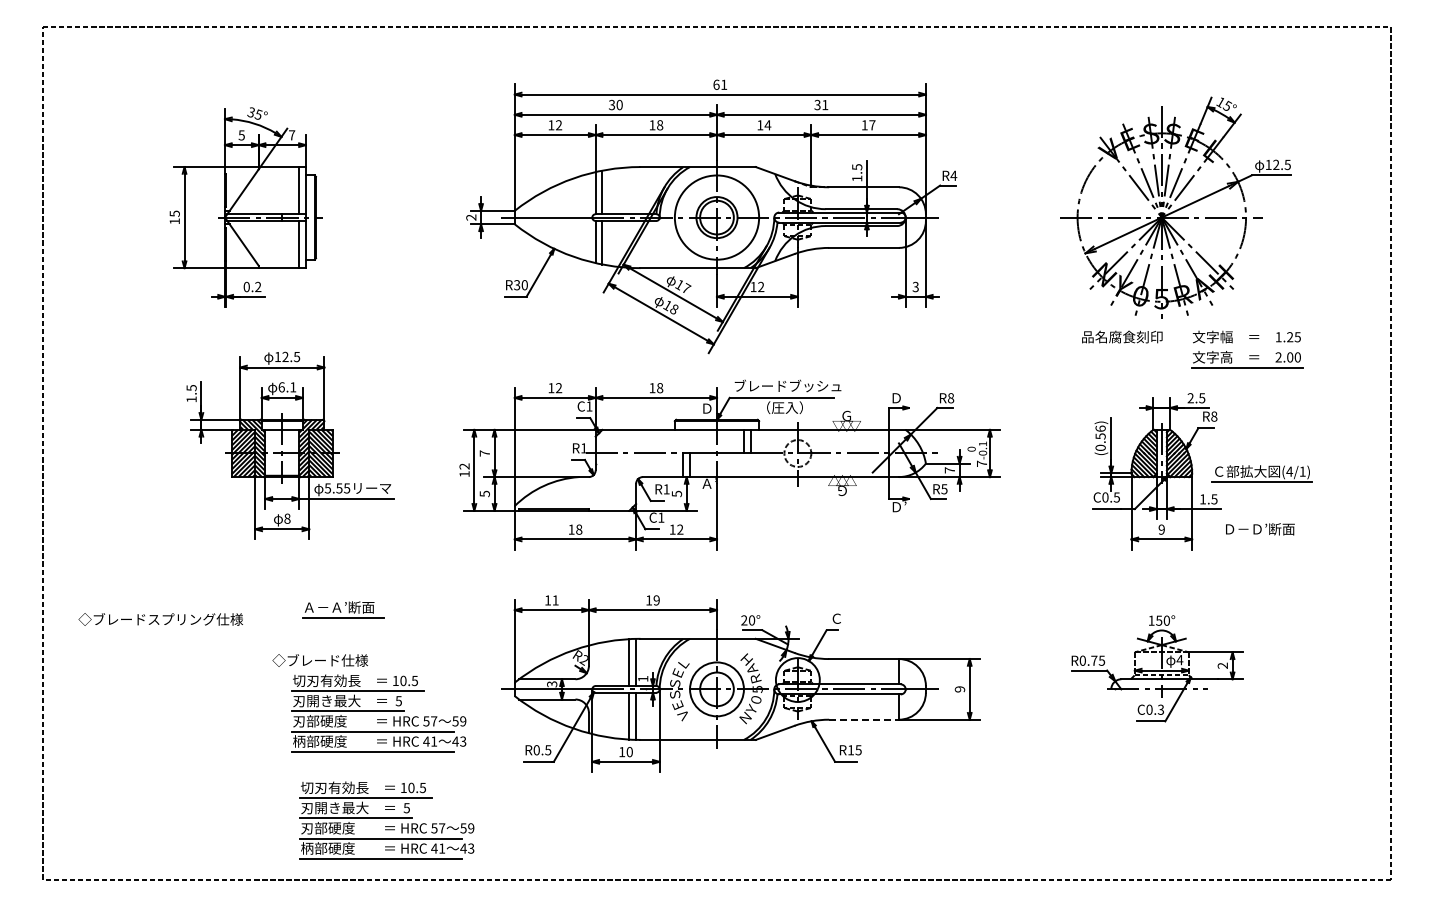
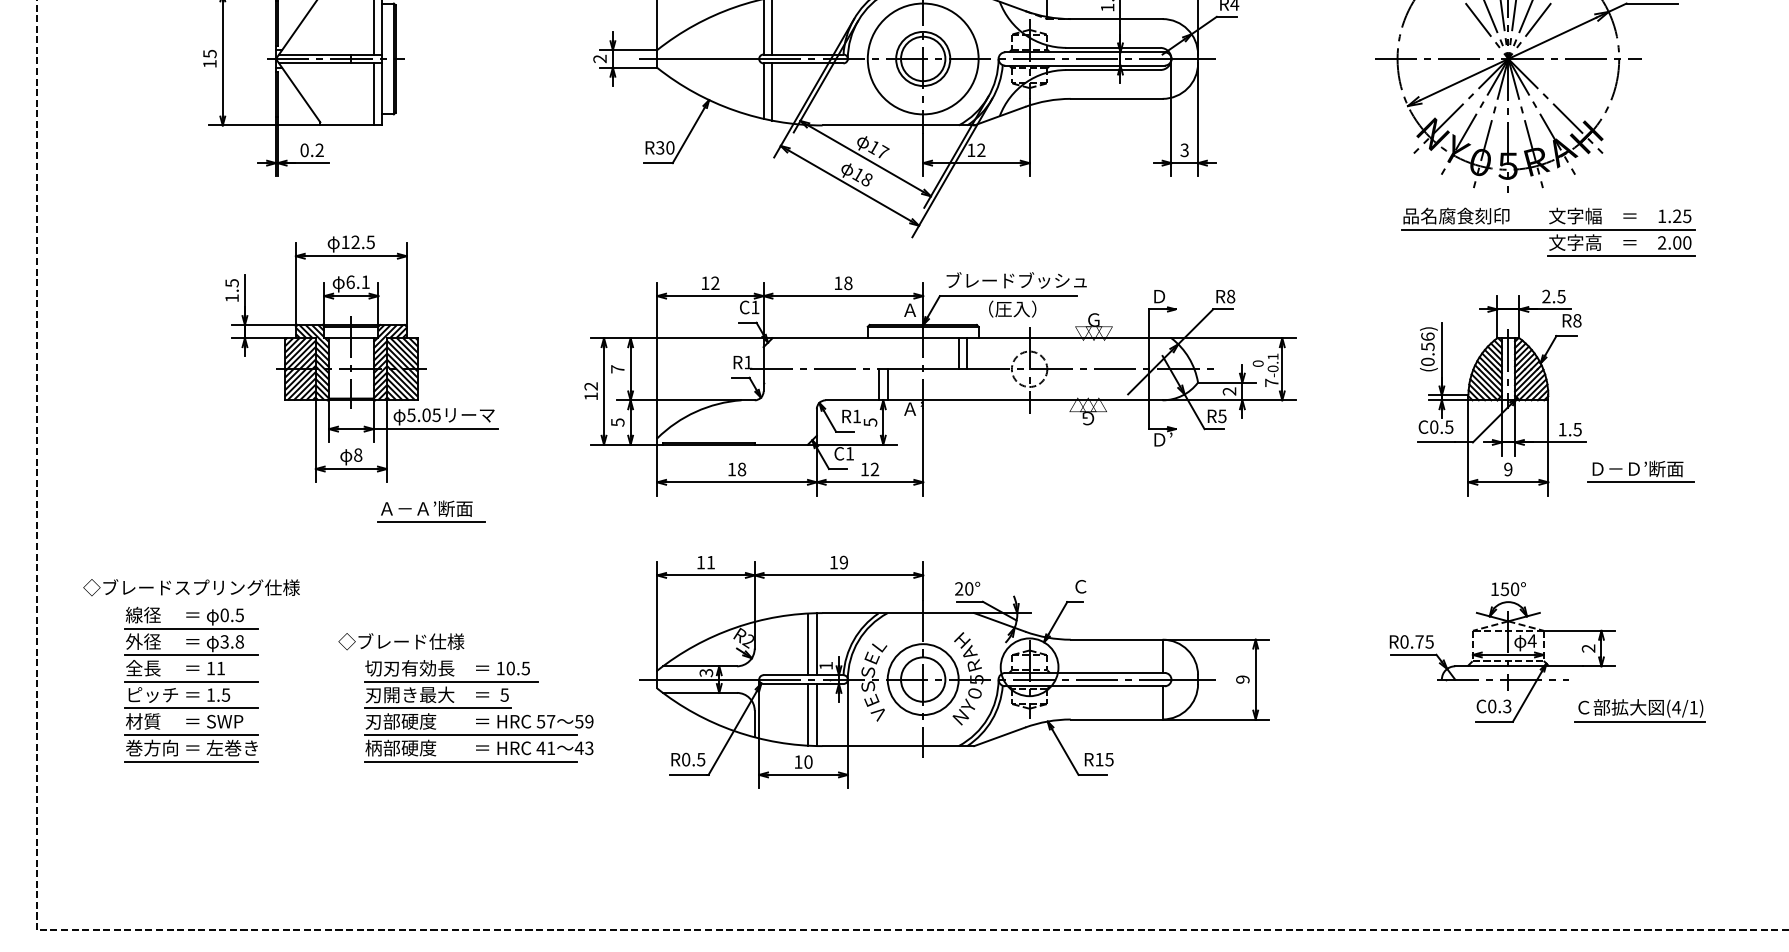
line: (1191, 347) -> (1547, 229), added
text: (706, 408) -> (909, 310), Ｄ -> Ａ
text: (949, 470) -> (1229, 391), 7 -> 2
part: (1261, 473) -> (1639, 710), moved
text: (339, 488) -> (426, 415), 5.55 -> 5.05
line: (1262, 539) -> (1640, 482), added
part: (343, 609) -> (431, 511), moved
part: (160, 693) -> (191, 685), added
line: (864, 719) -> (1117, 719), dashed -> solid
part: (386, 820) -> (488, 852), removed

